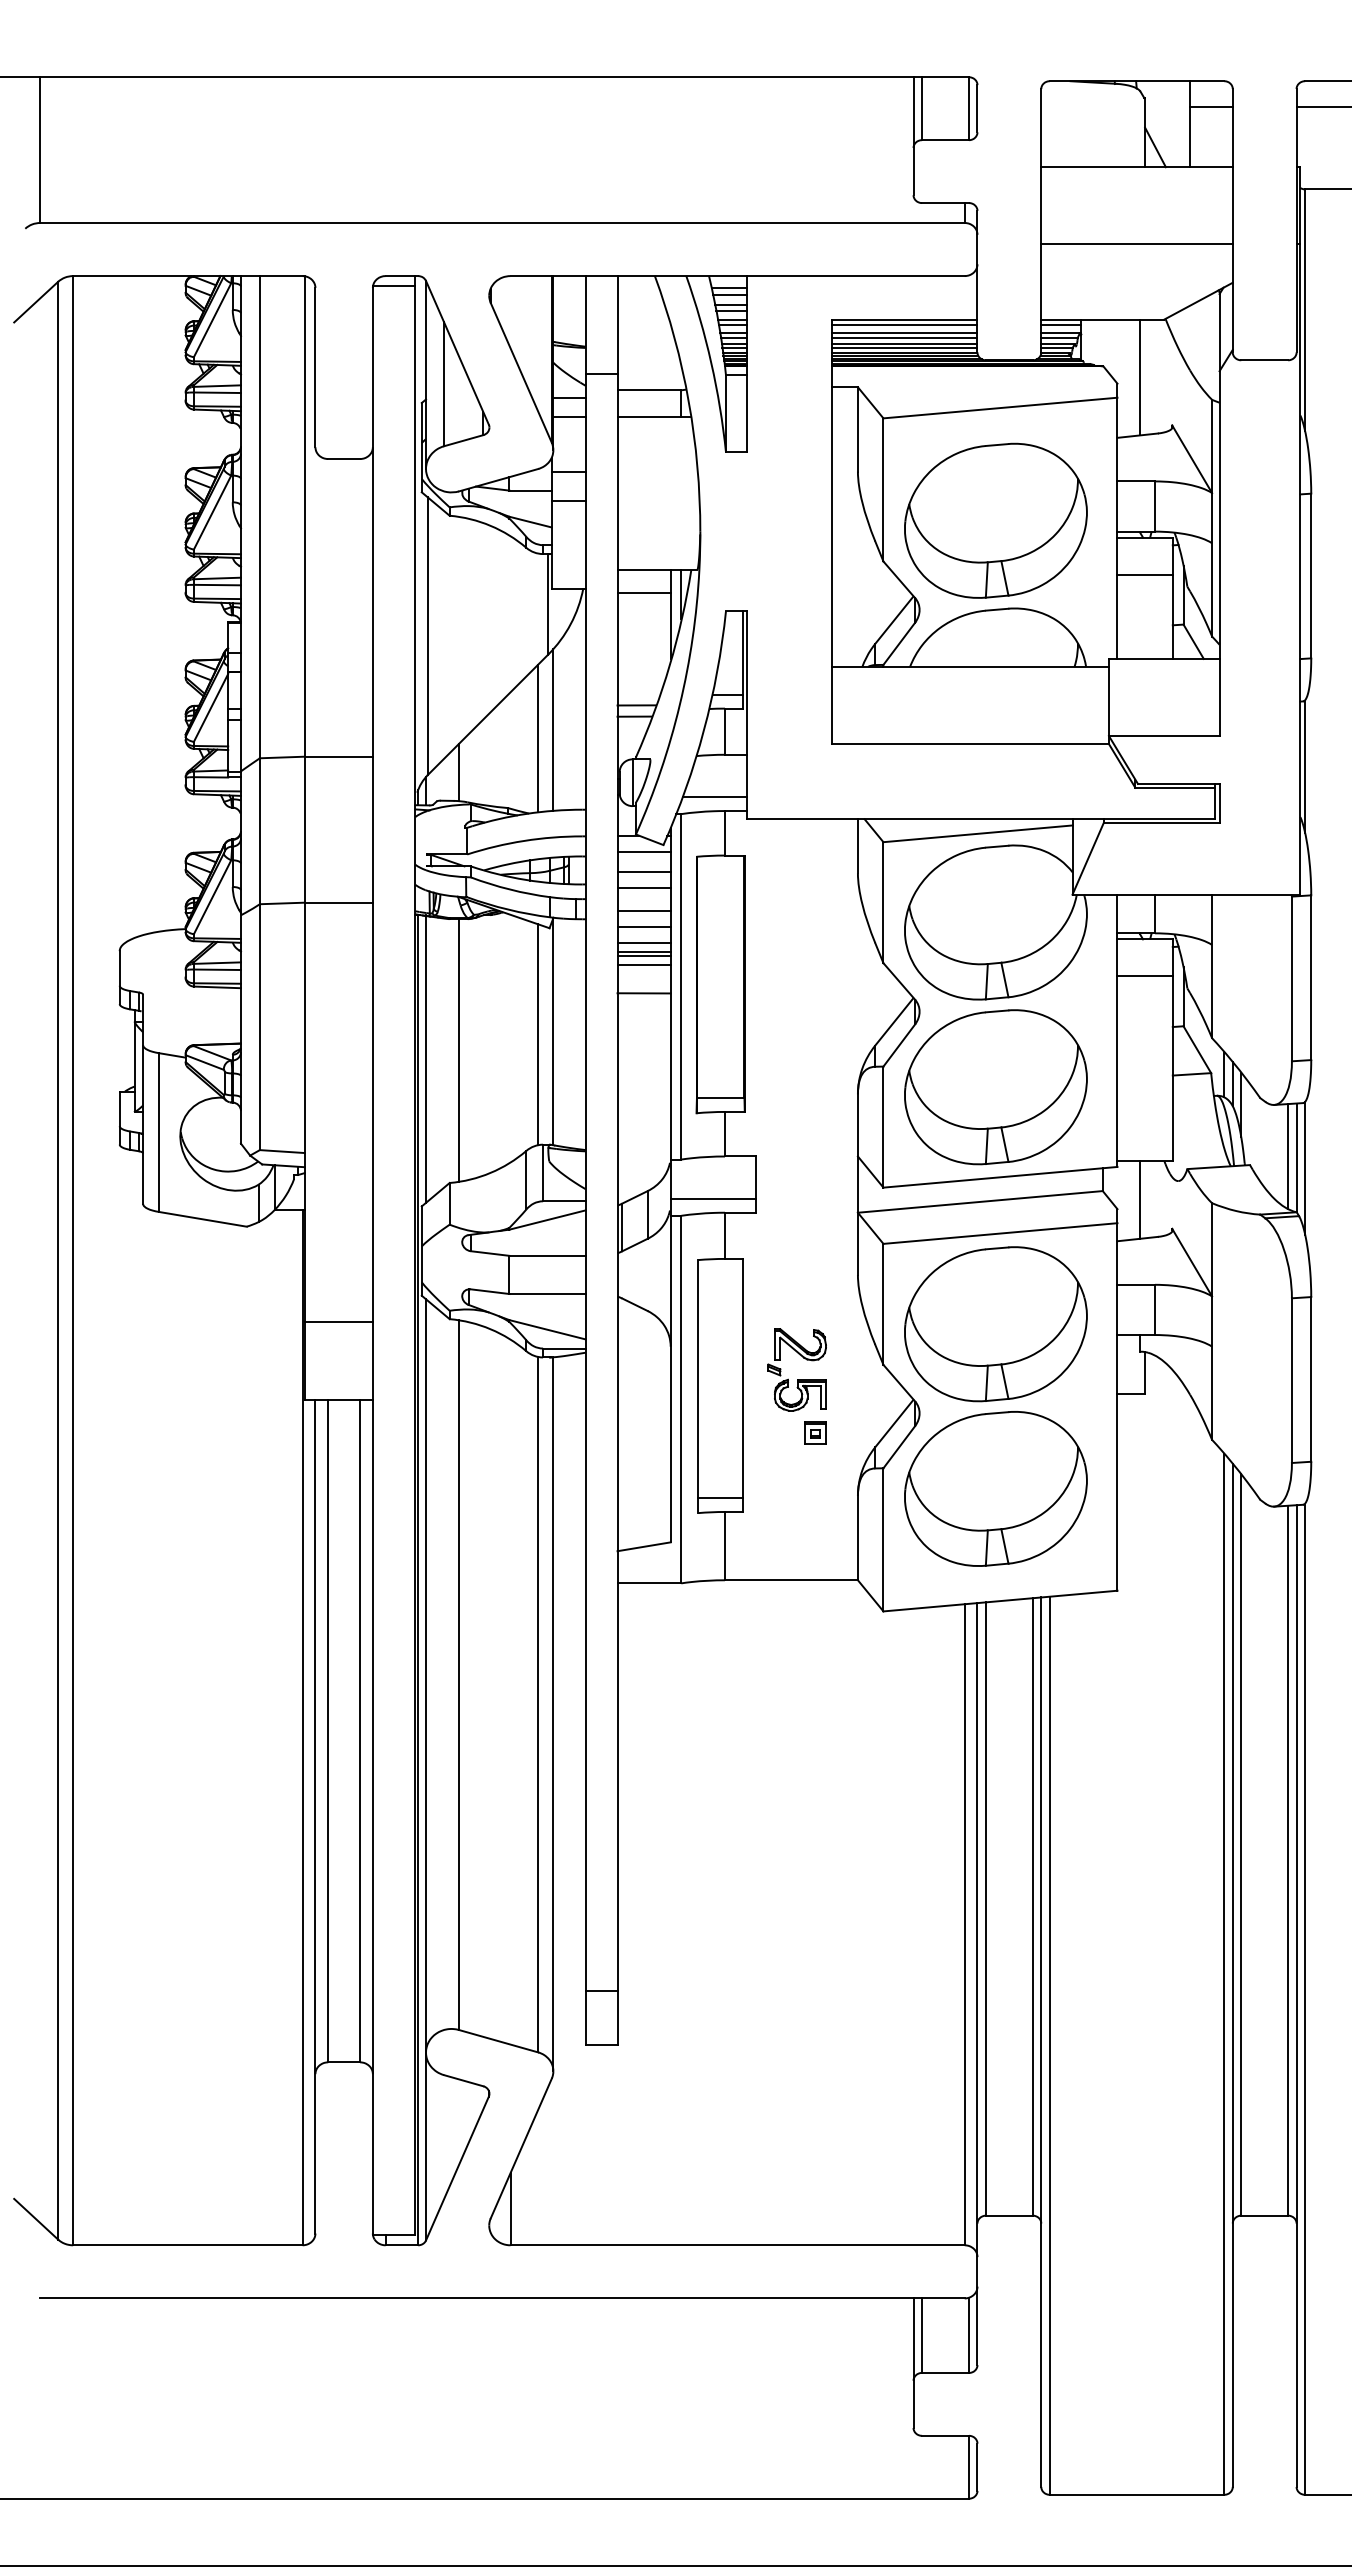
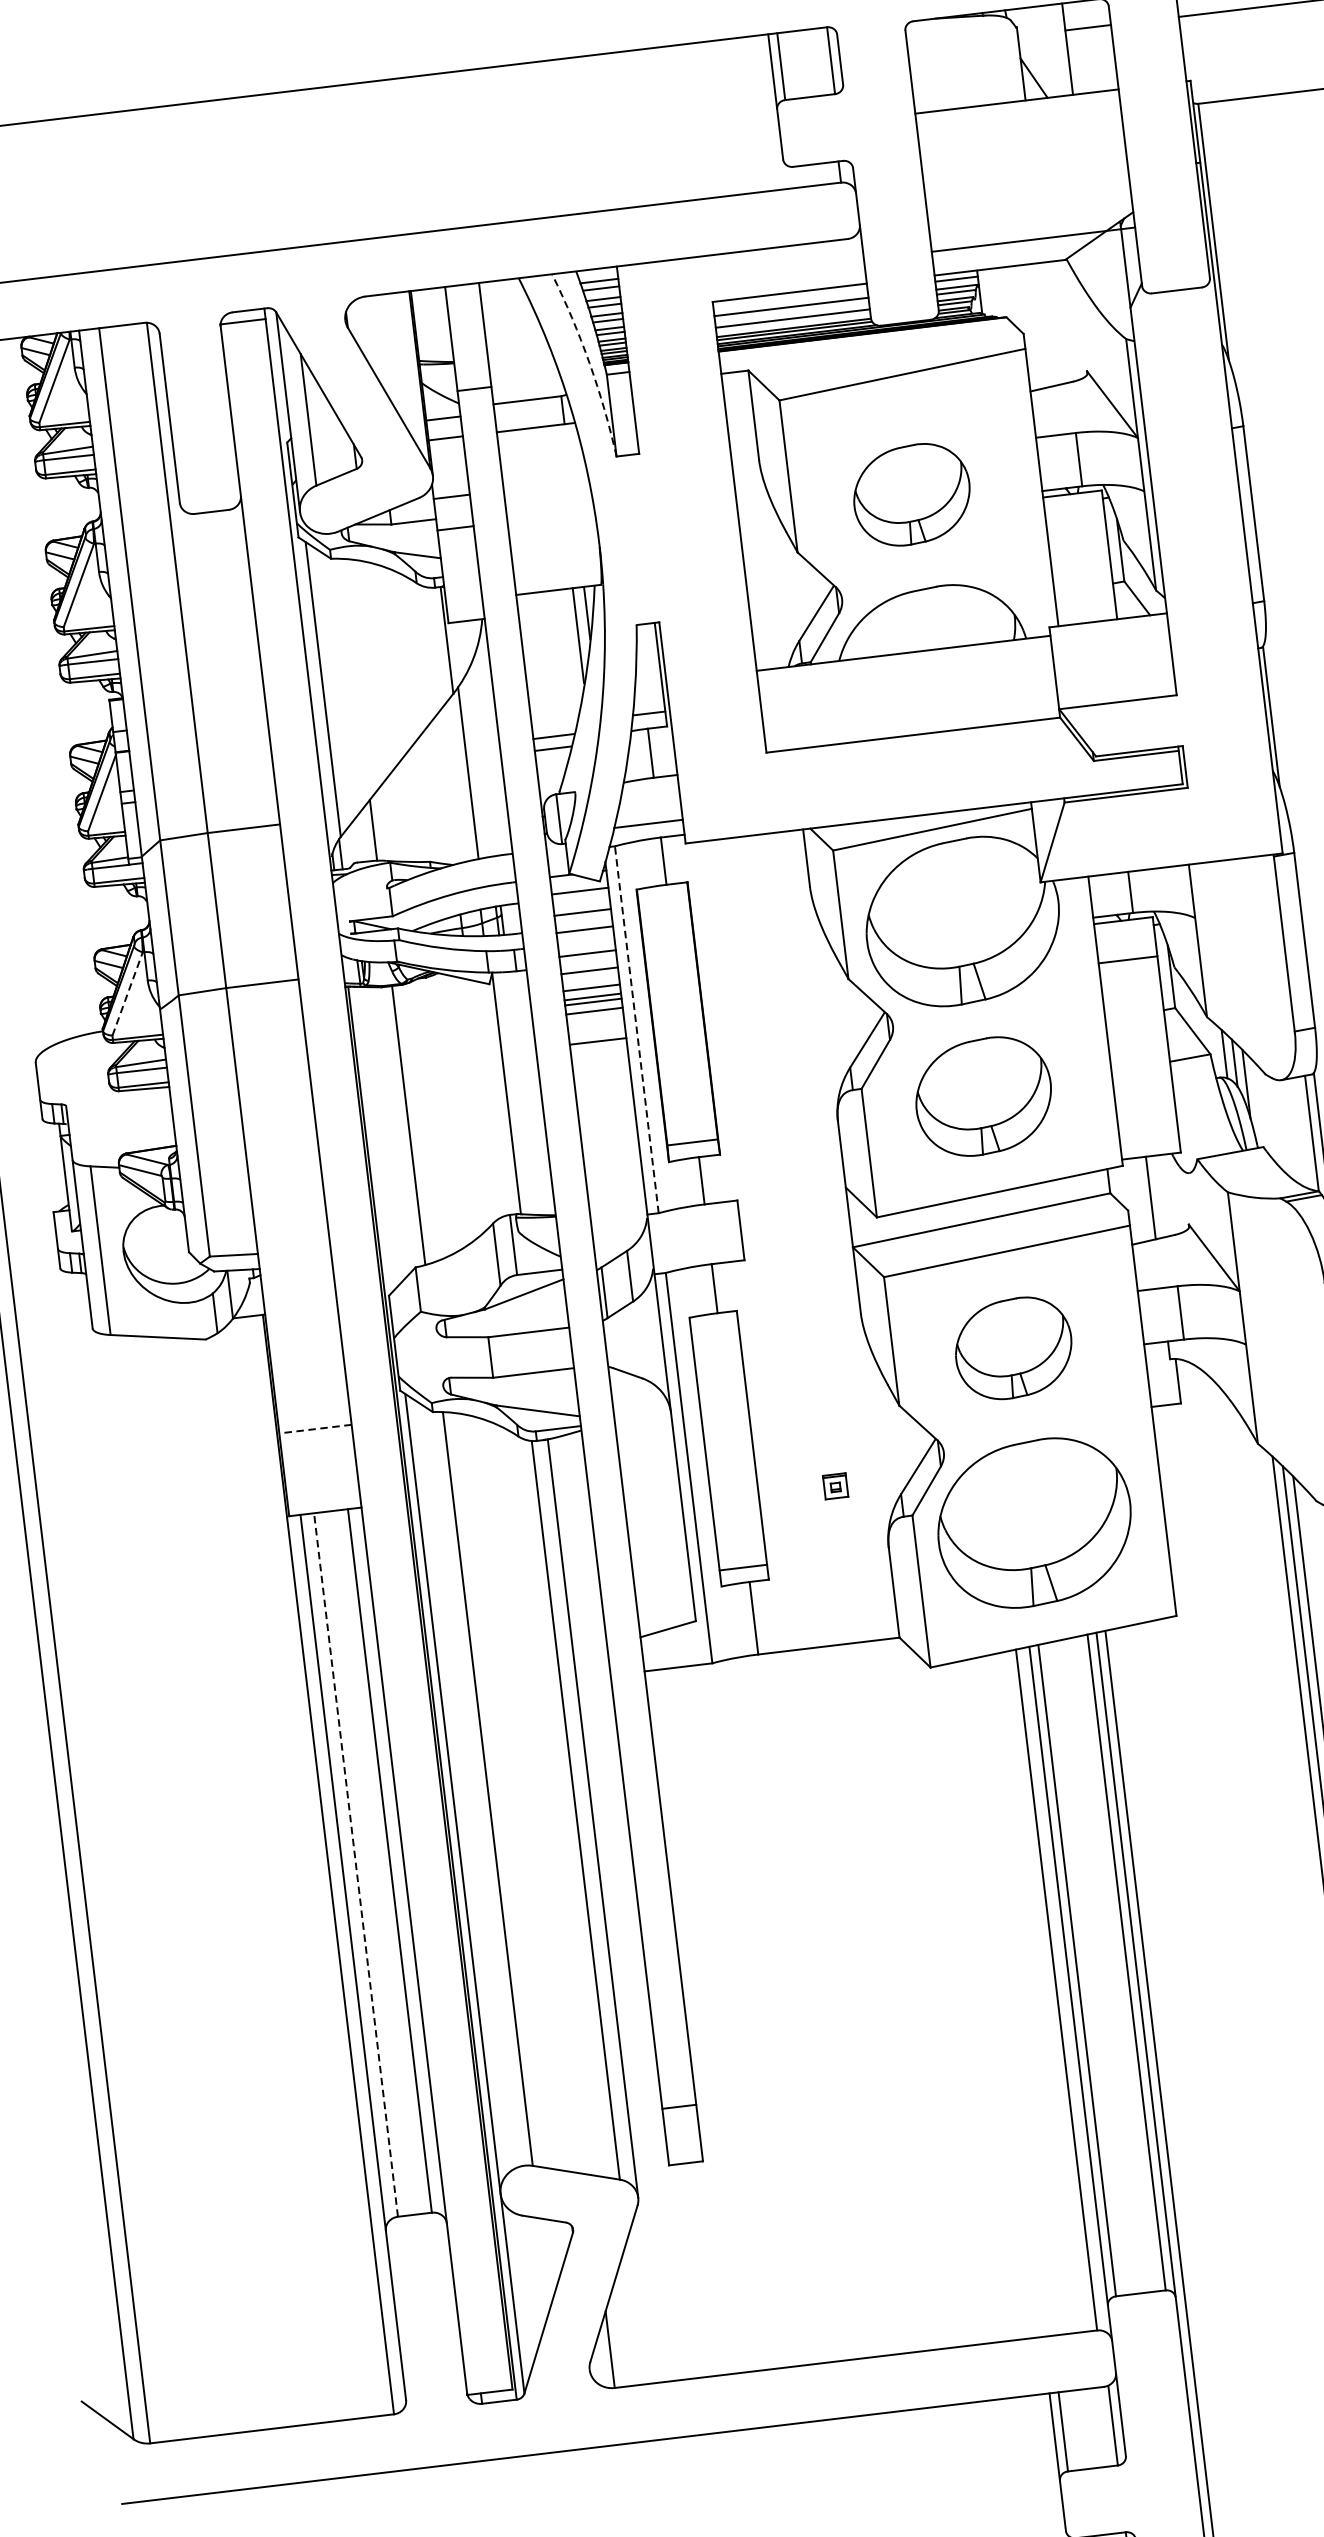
line: (1136, 244) -> (1032, 239), moved
line: (904, 325) -> (790, 299), removed
line: (904, 337) -> (791, 311), removed
line: (904, 347) -> (792, 322), removed
arc: (711, 363) -> (589, 363), solid -> dashed
line: (1139, 377) -> (1046, 324), removed
part: (995, 520) -> (911, 494), size x0.6
line: (1144, 574) -> (1076, 533), removed
line: (643, 592) -> (546, 615), removed
line: (538, 738) -> (453, 784), removed
line: (212, 896) -> (127, 993), solid -> dashed
line: (681, 986) -> (636, 1029), solid -> dashed
line: (538, 1034) -> (491, 1098), removed
line: (426, 1058) -> (375, 1138), removed
part: (995, 1087) -> (983, 1096), size x0.7
line: (1288, 1156) -> (1303, 1133), removed
line: (712, 1198) -> (696, 1250), removed
line: (338, 1322) -> (315, 1429), solid -> dashed
part: (995, 1324) -> (1013, 1348), size x0.6
part: (797, 1379) -> (809, 1432), removed
line: (328, 1730) -> (356, 1864), solid -> dashed

